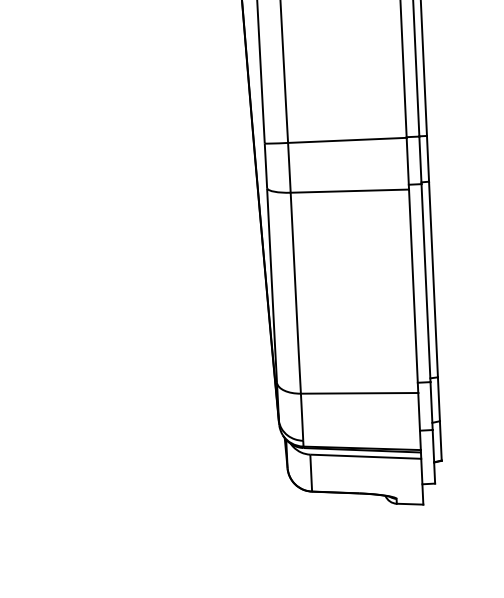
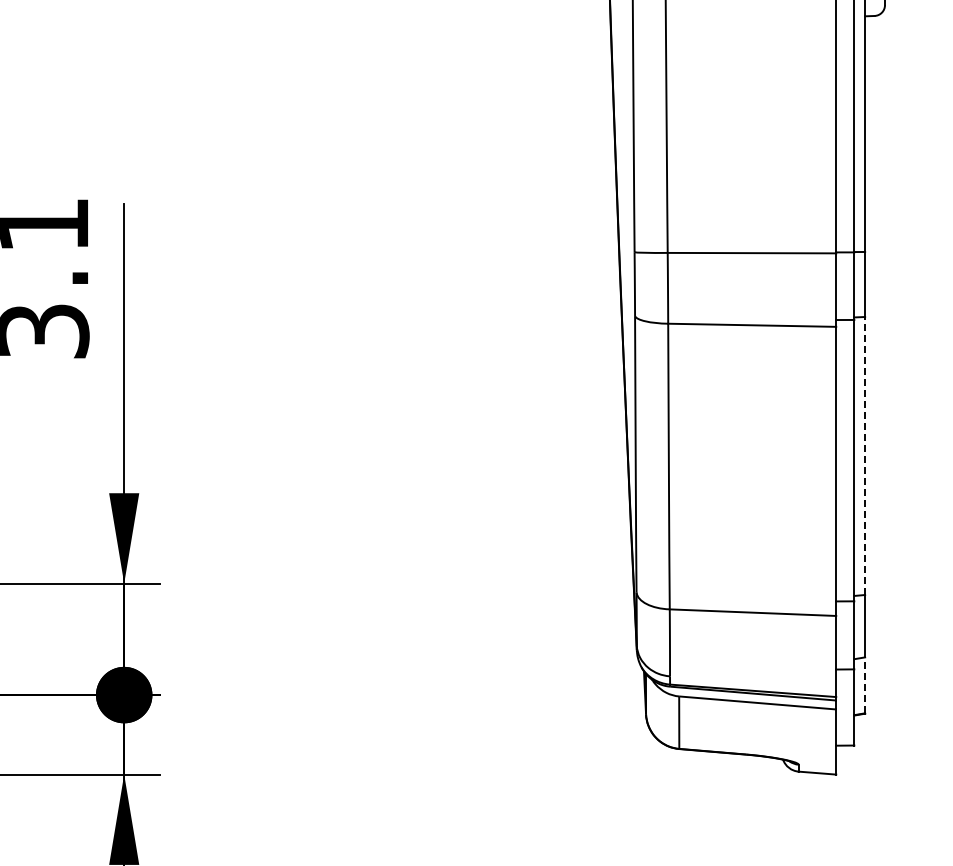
line: (433, 279) -> (865, 456), solid -> dashed
line: (441, 441) -> (865, 685), solid -> dashed

